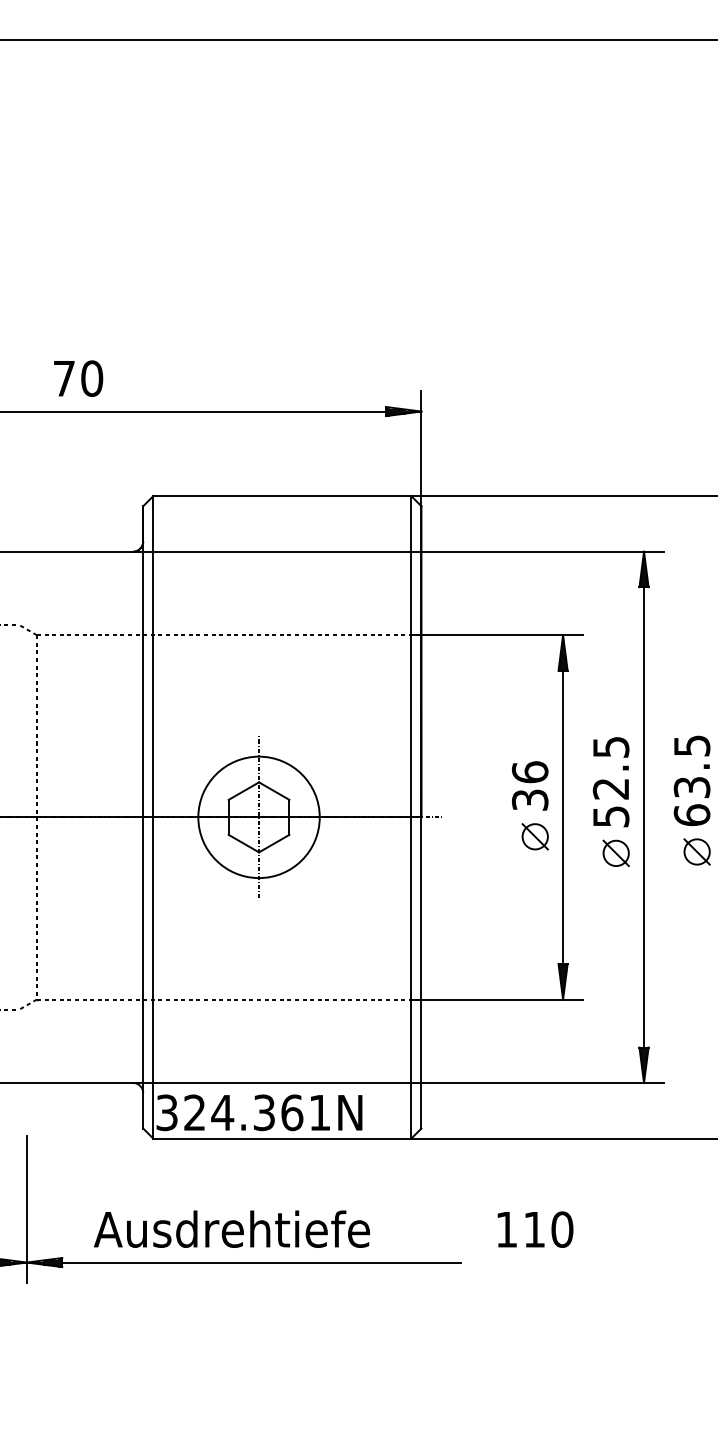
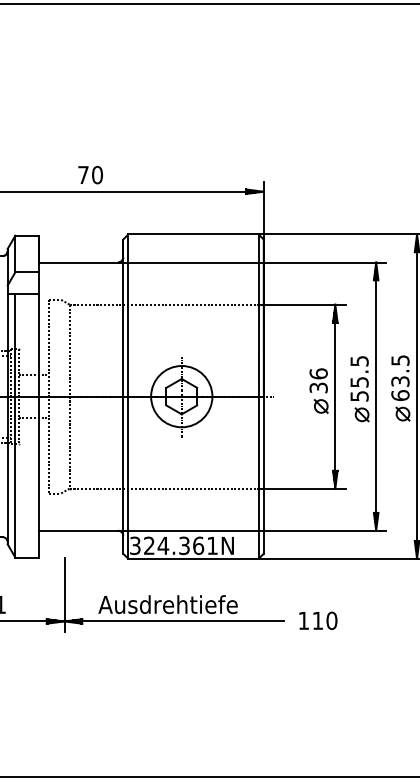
text: (610, 789) -> (359, 382), 52.5 -> 55.5
text: (535, 1228) -> (318, 620), moved

